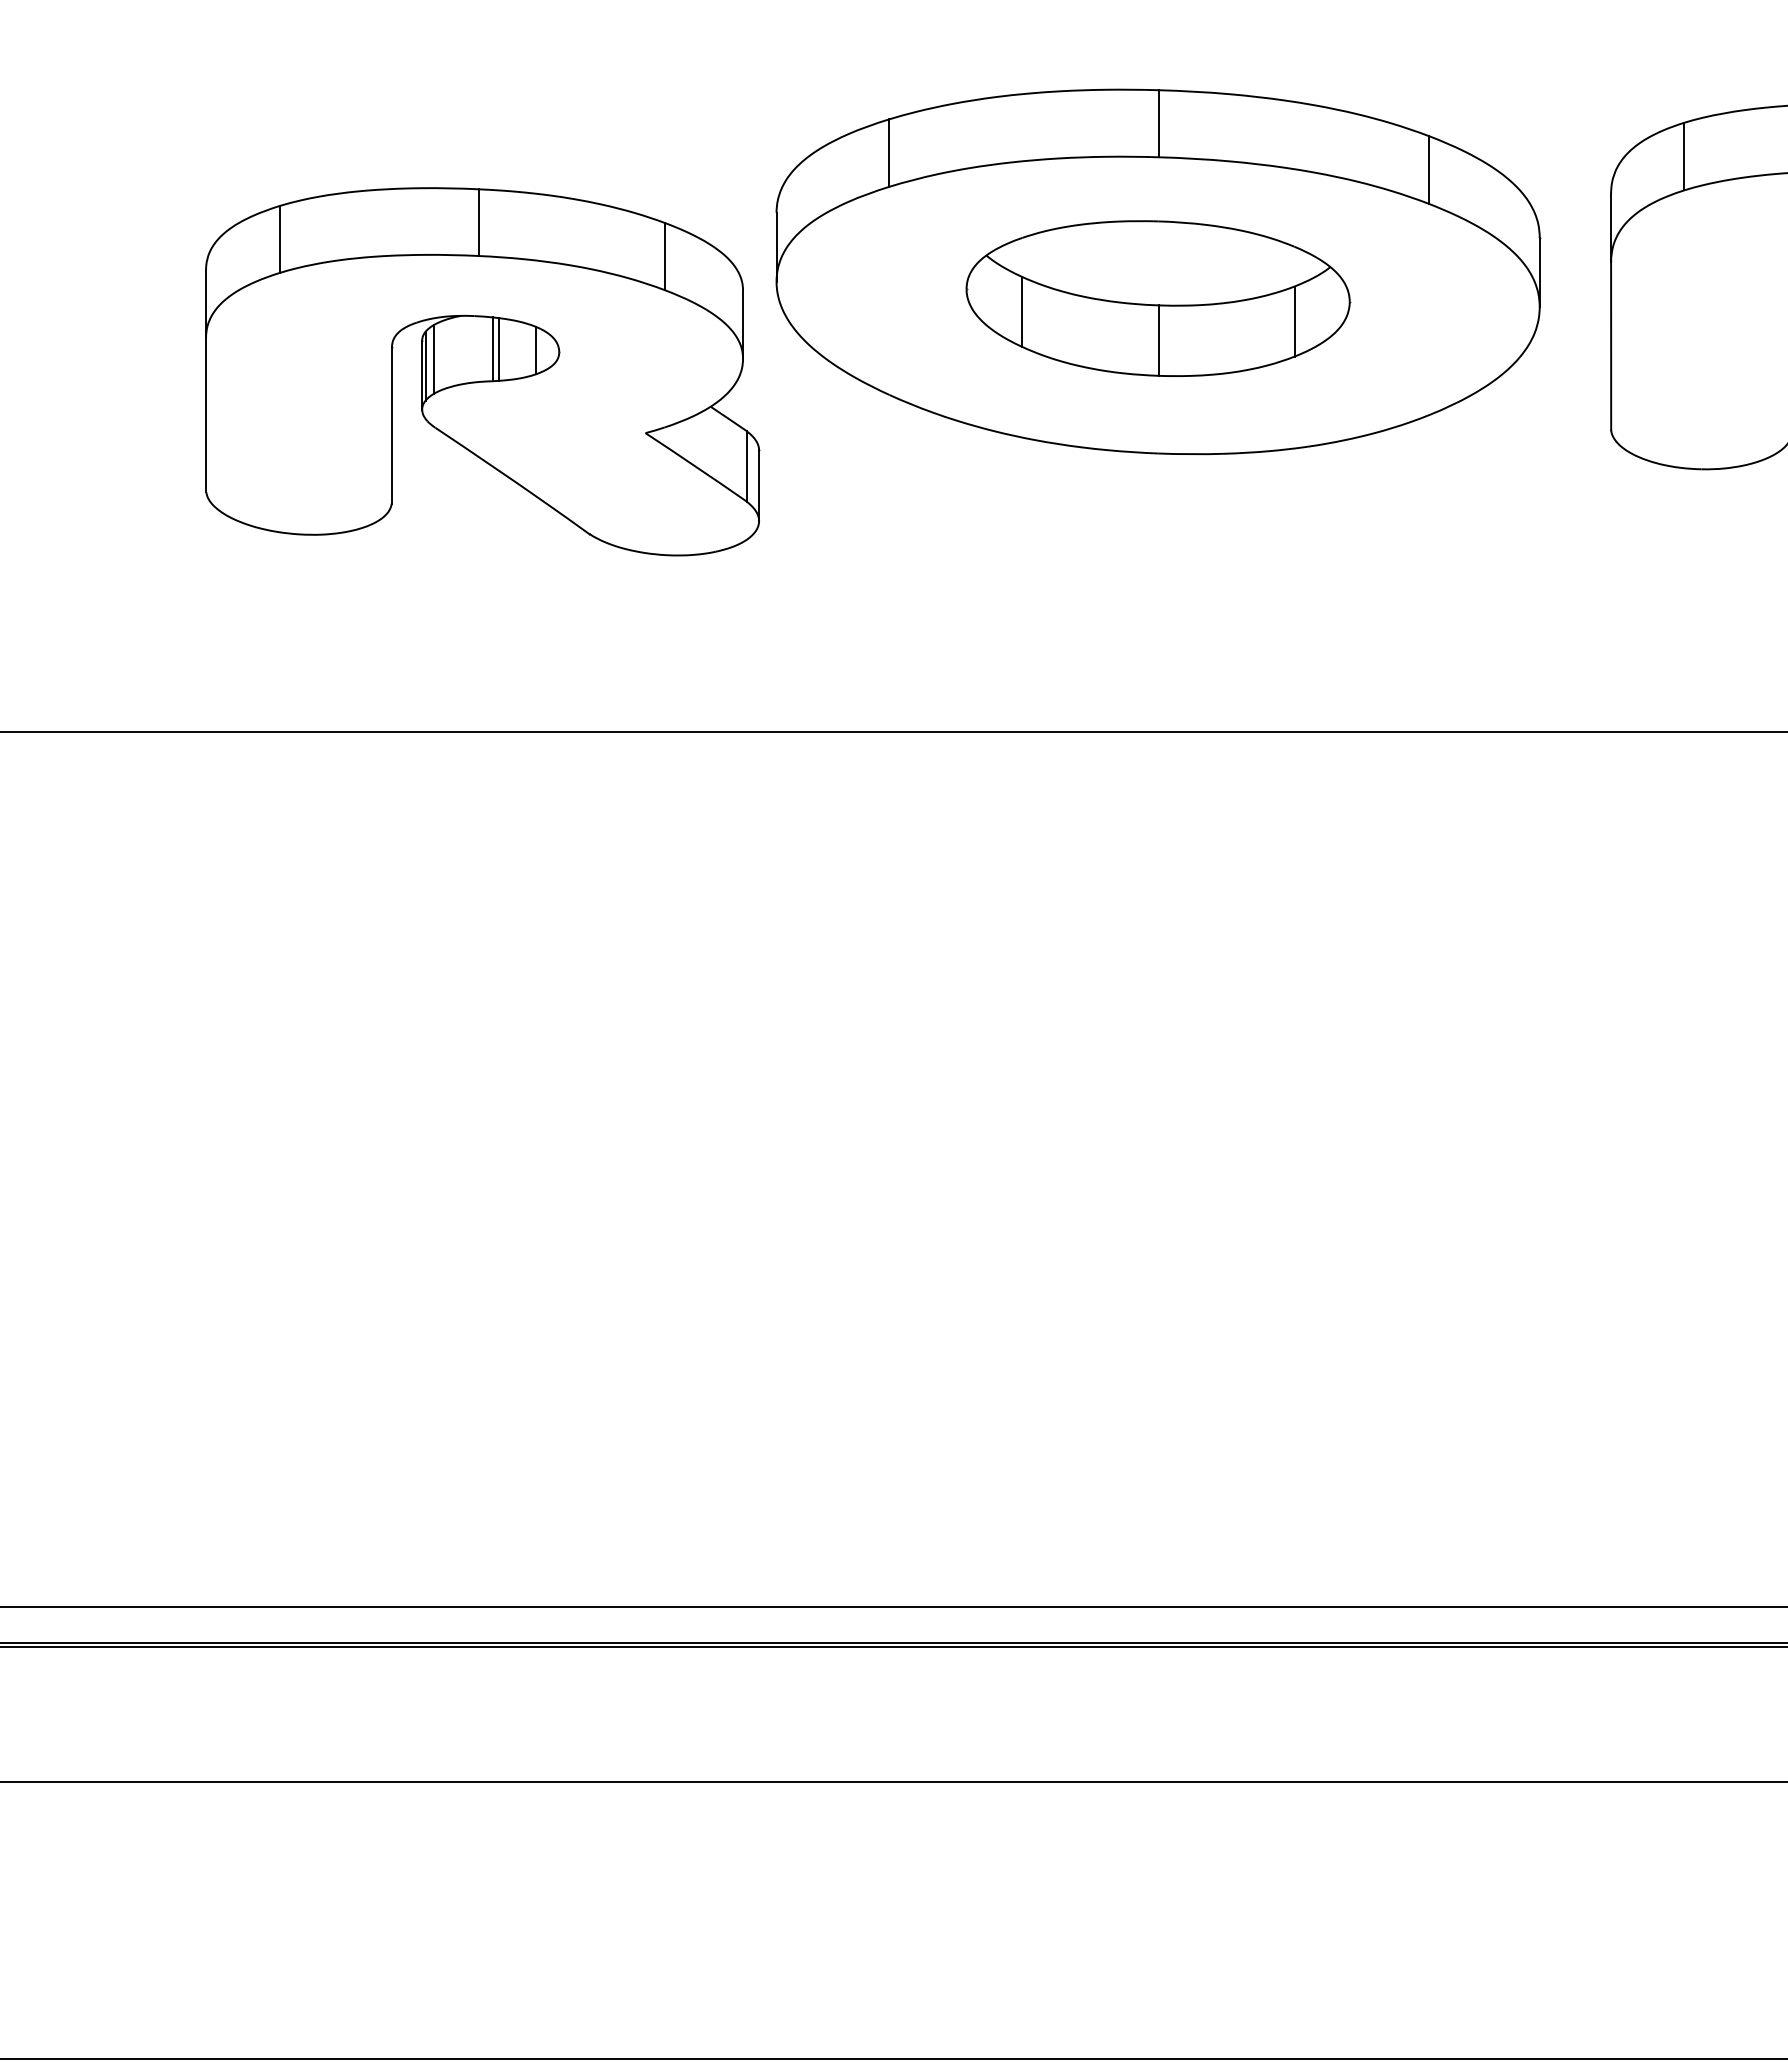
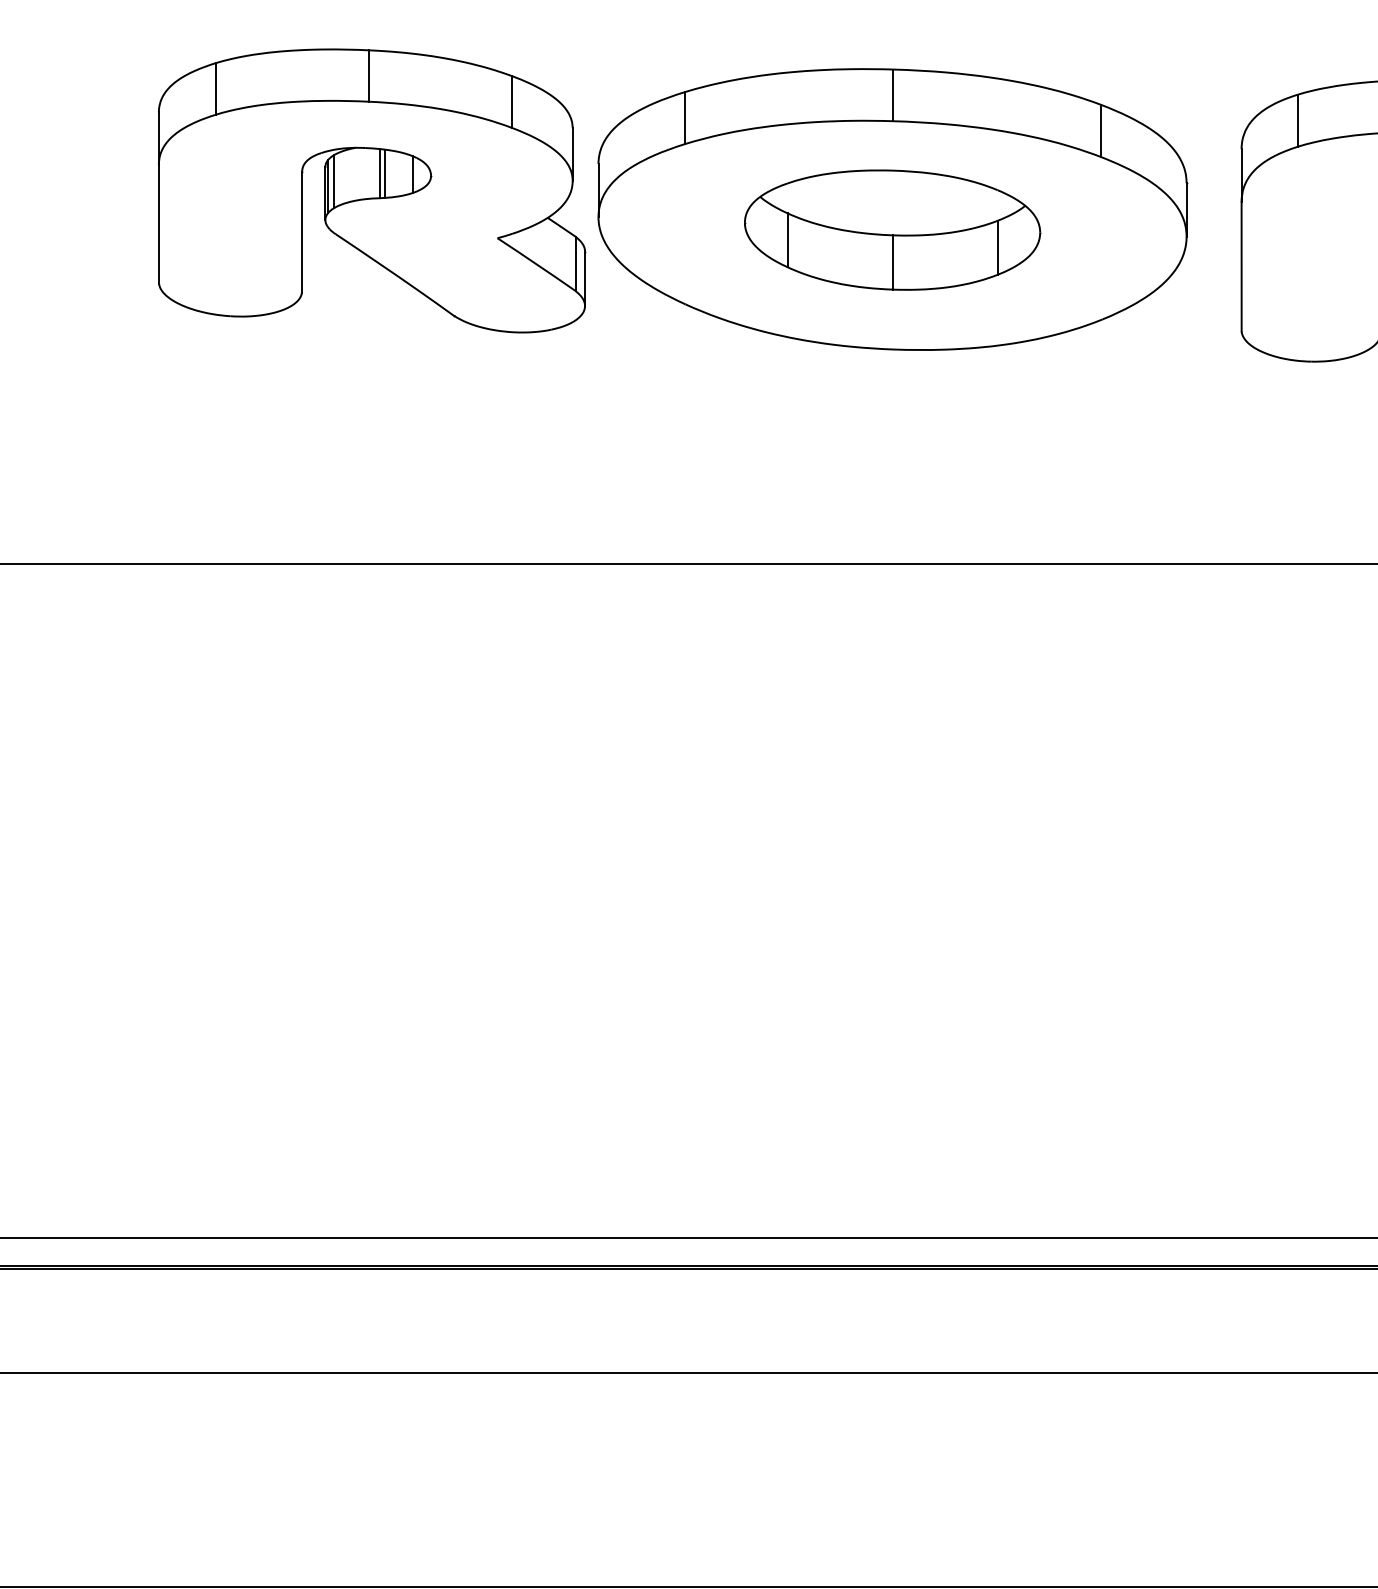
part: (482, 371) -> (371, 190), moved

